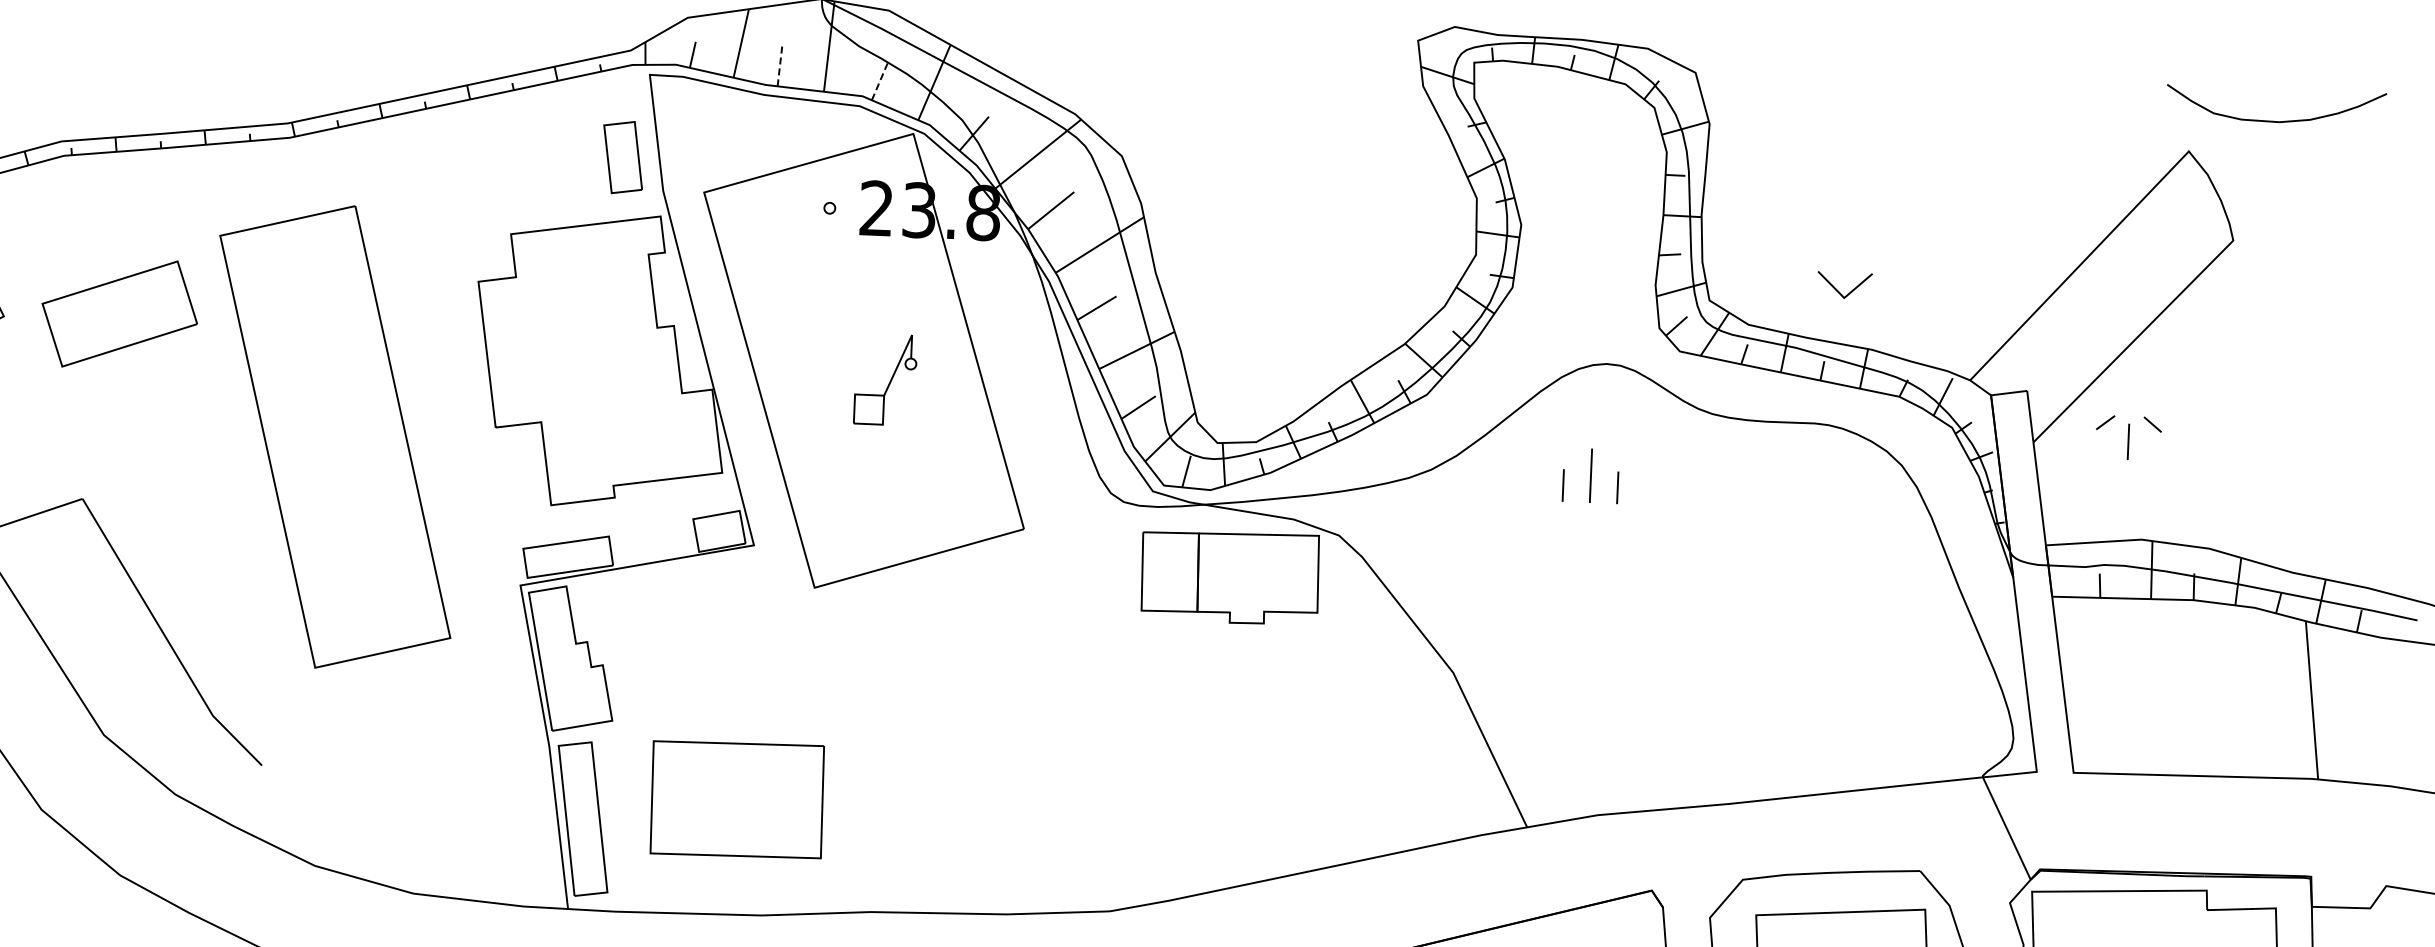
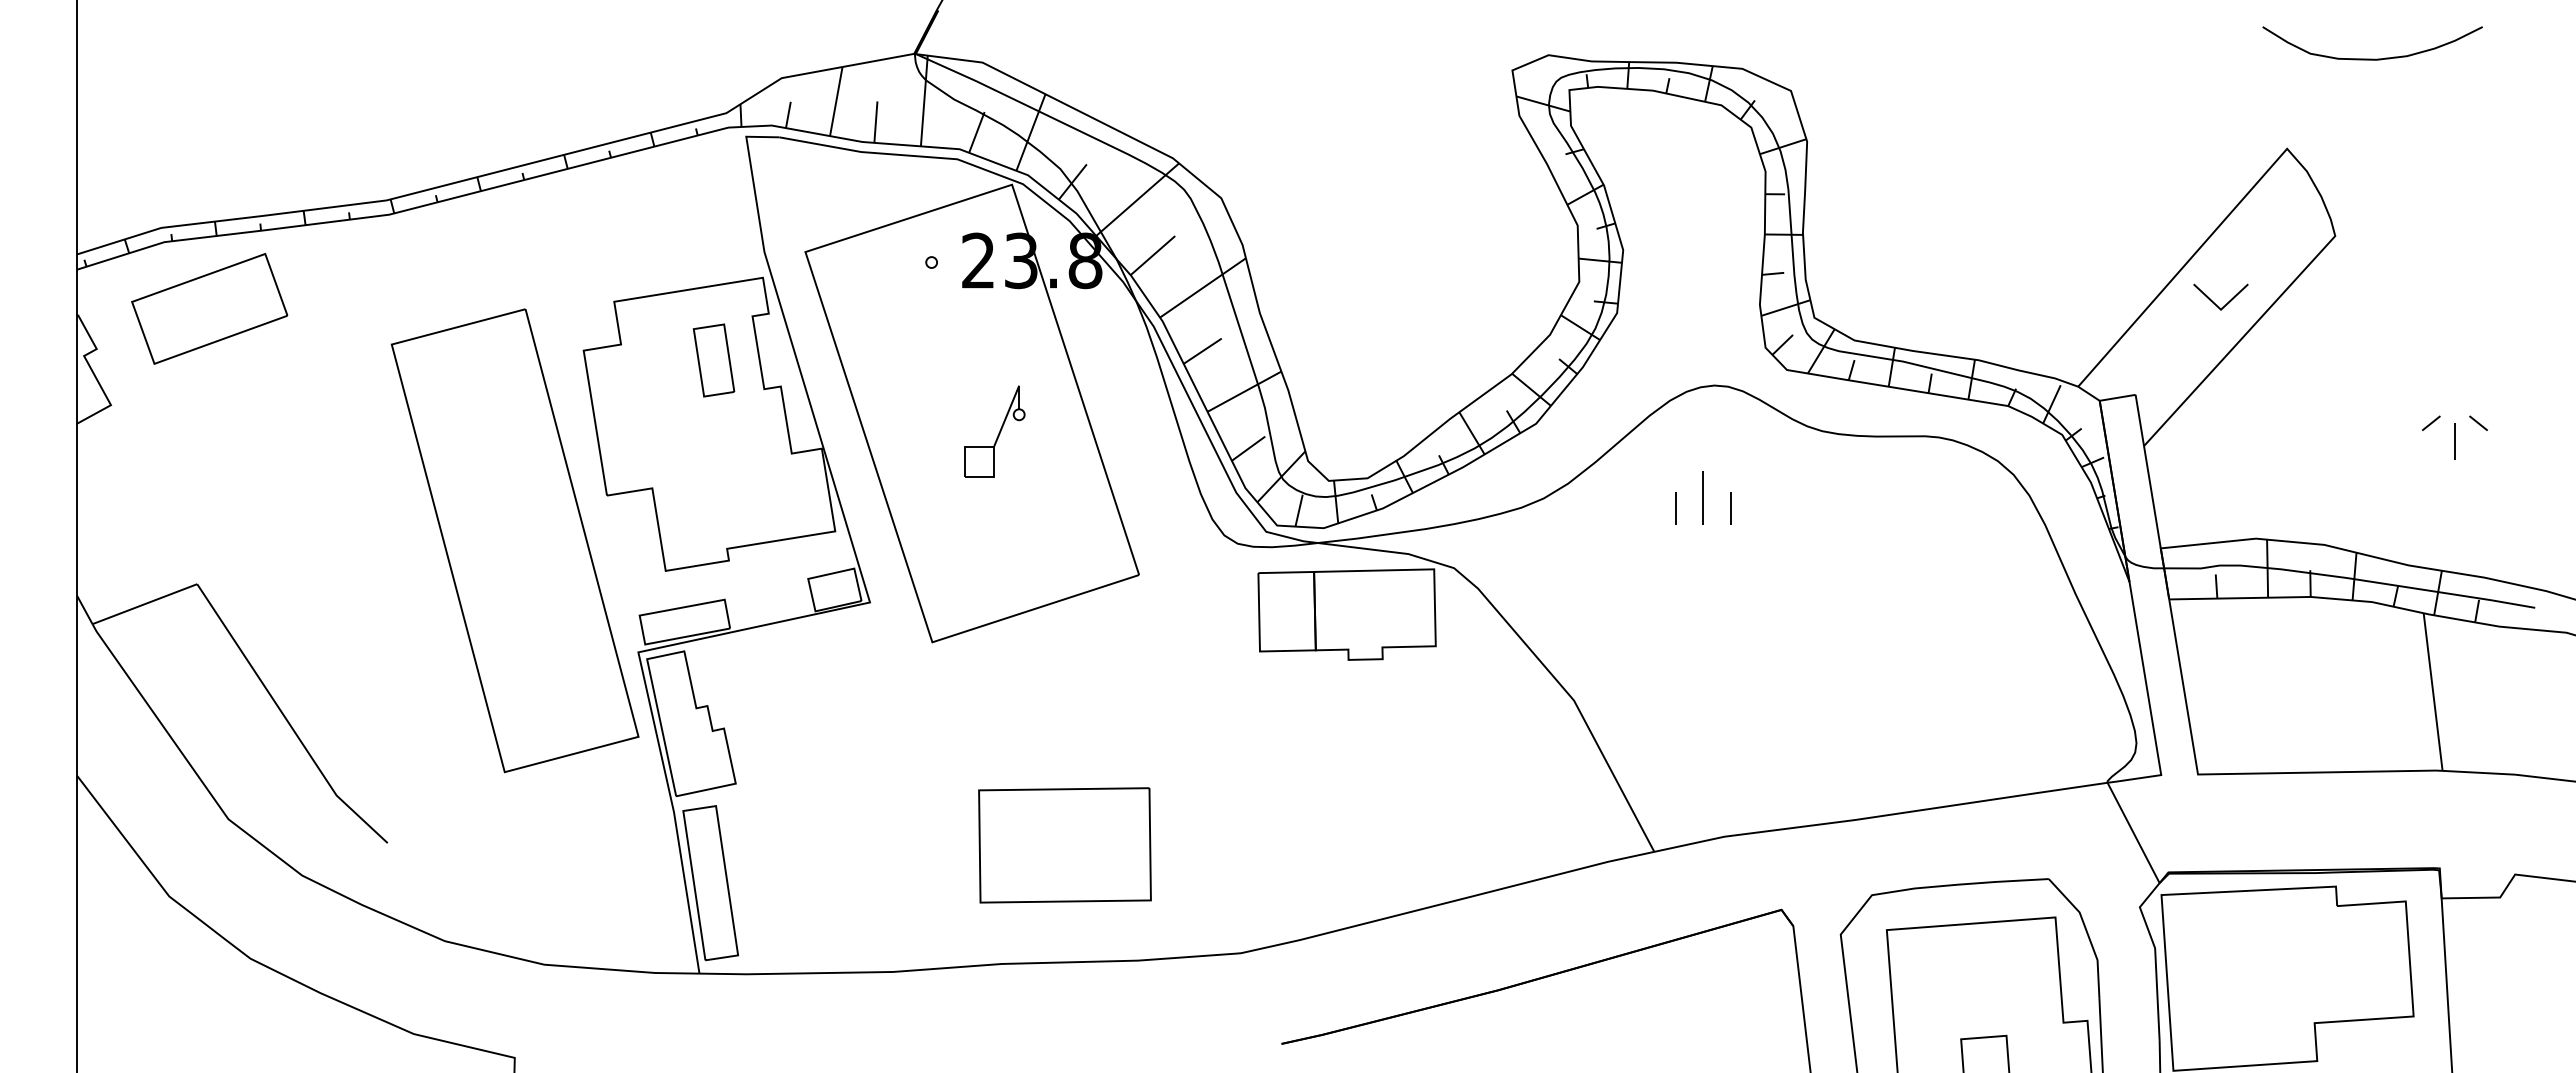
line: (779, 66) -> (875, 122), dashed -> solid
line: (880, 80) -> (976, 132), dashed -> solid
curve: (2275, 120) -> (2372, 58), moved
part: (622, 157) -> (713, 360), moved
part: (1838, 290) -> (2214, 302), moved
part: (119, 313) -> (209, 308), moved
part: (334, 436) -> (514, 540), moved
part: (2128, 437) -> (2454, 437), moved
part: (736, 799) -> (1064, 845), moved

